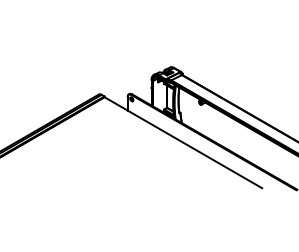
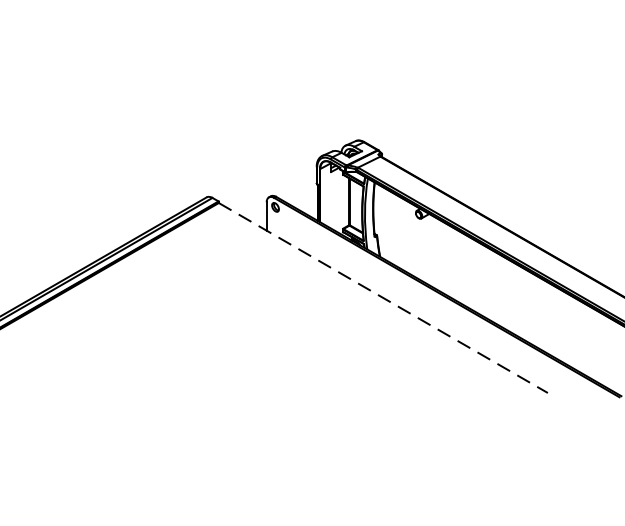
line: (183, 142) -> (383, 297), solid -> dashed

